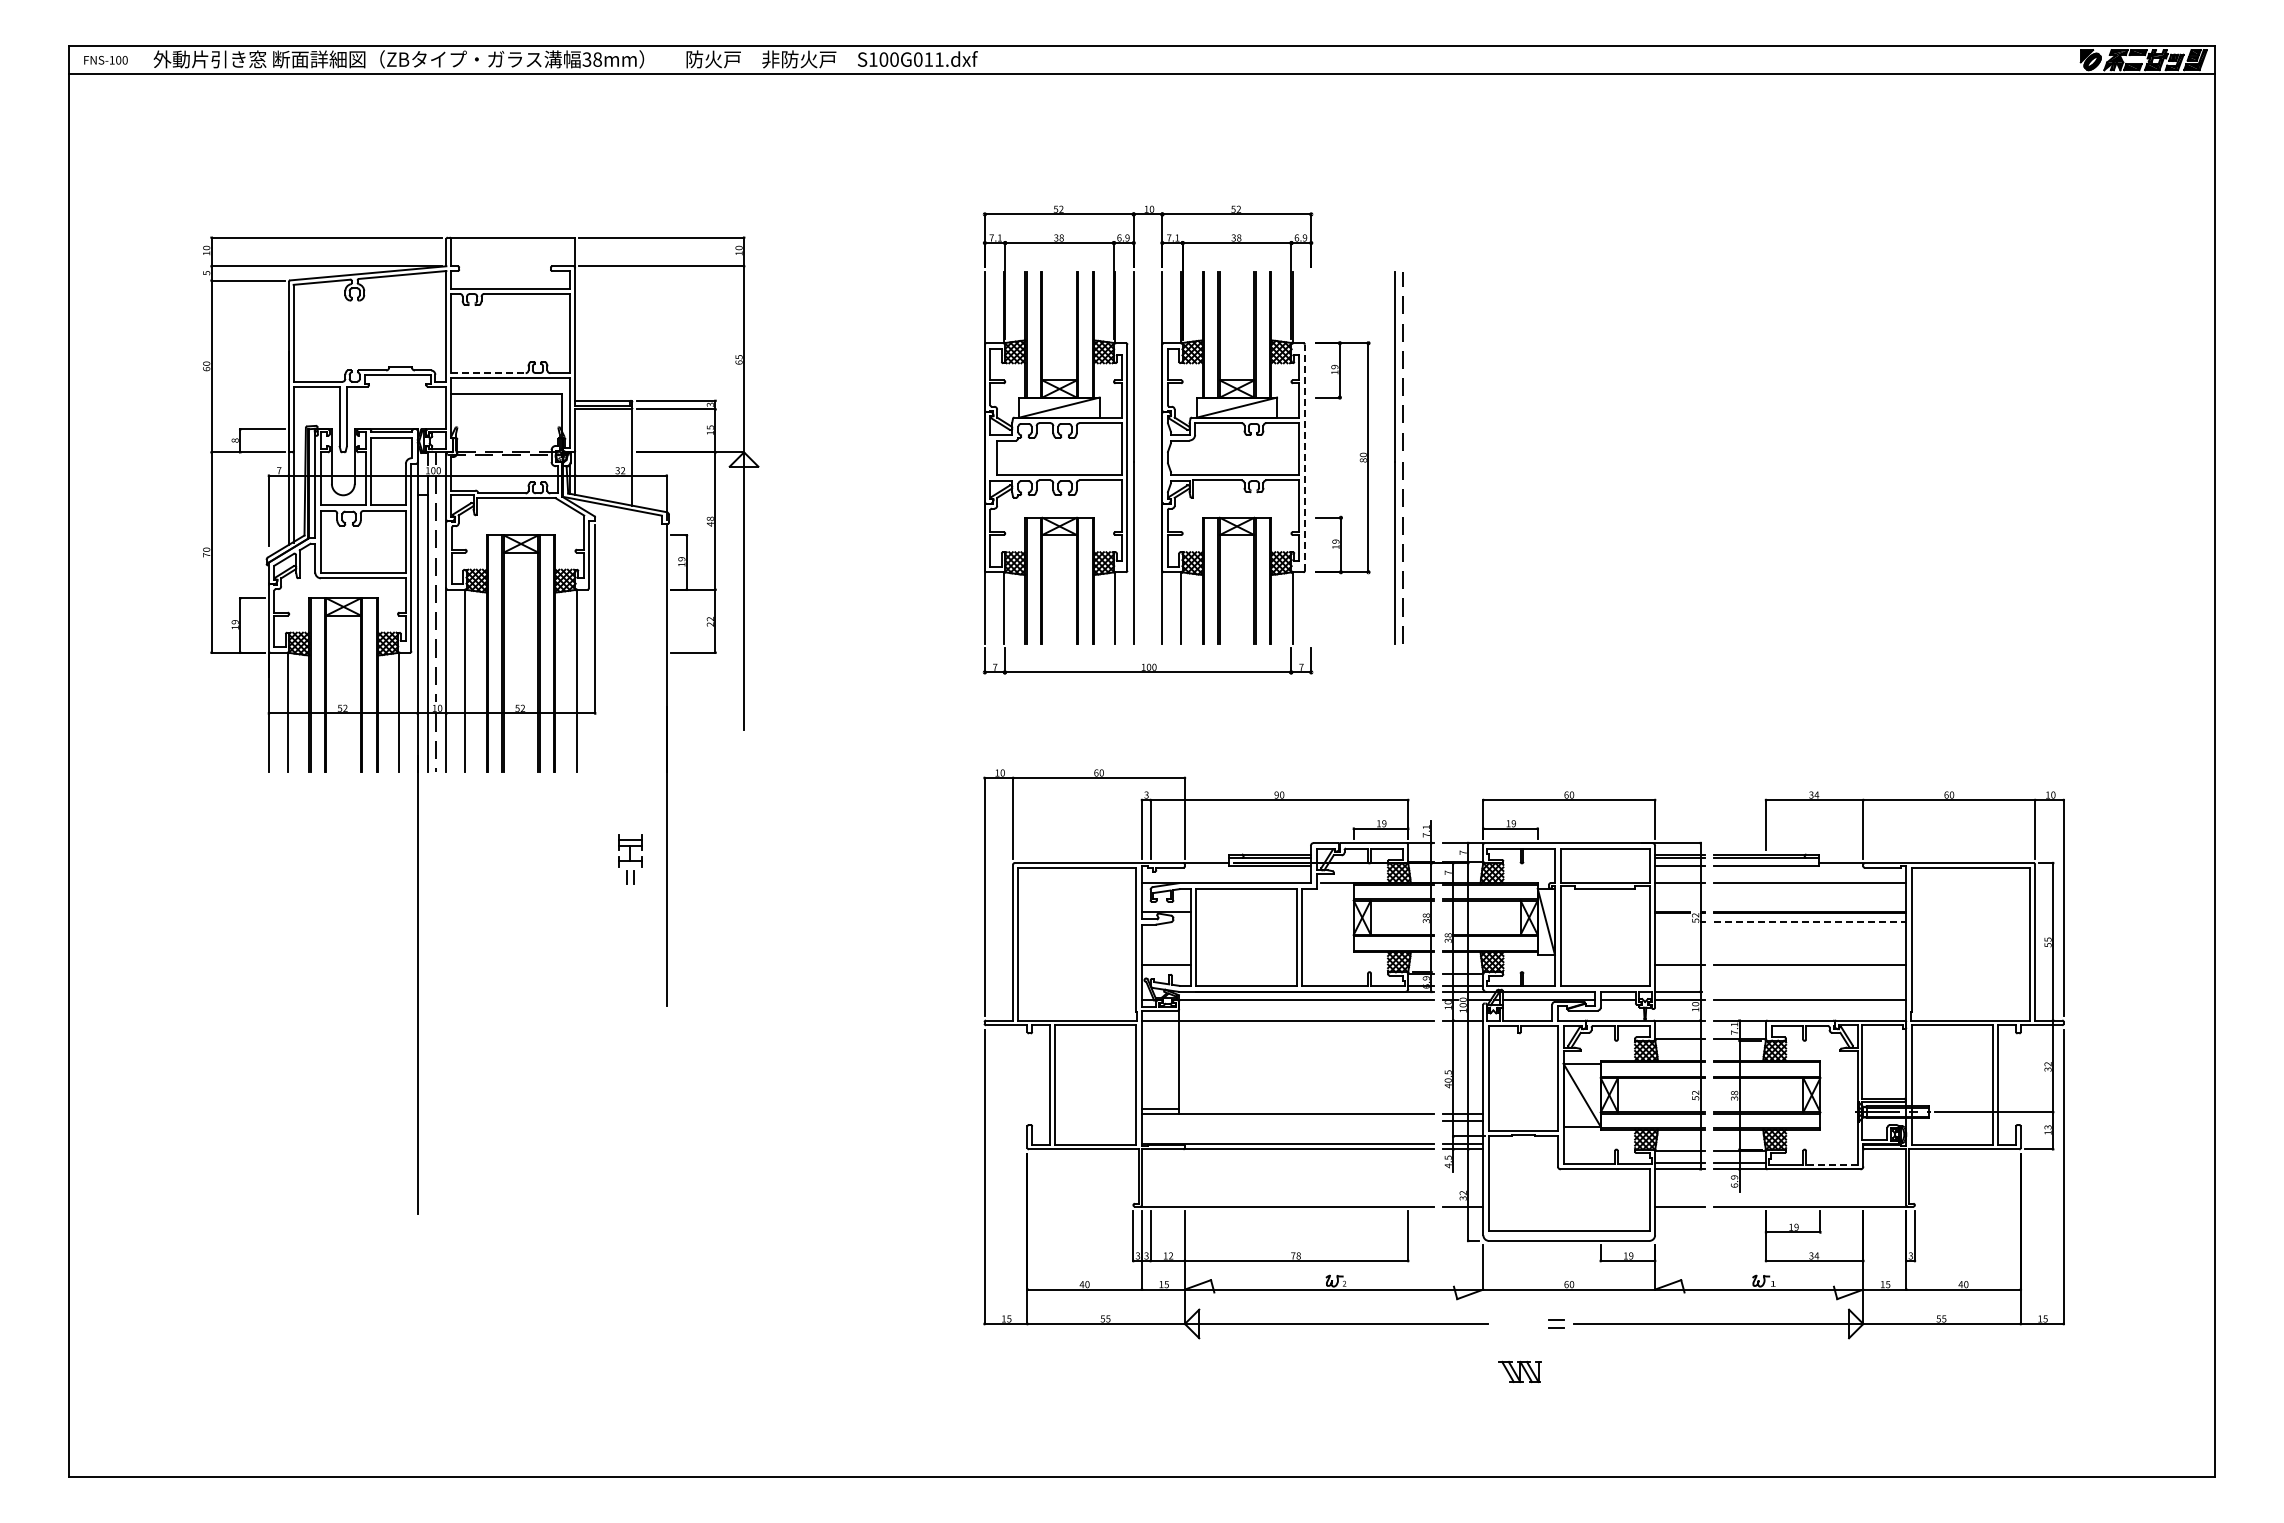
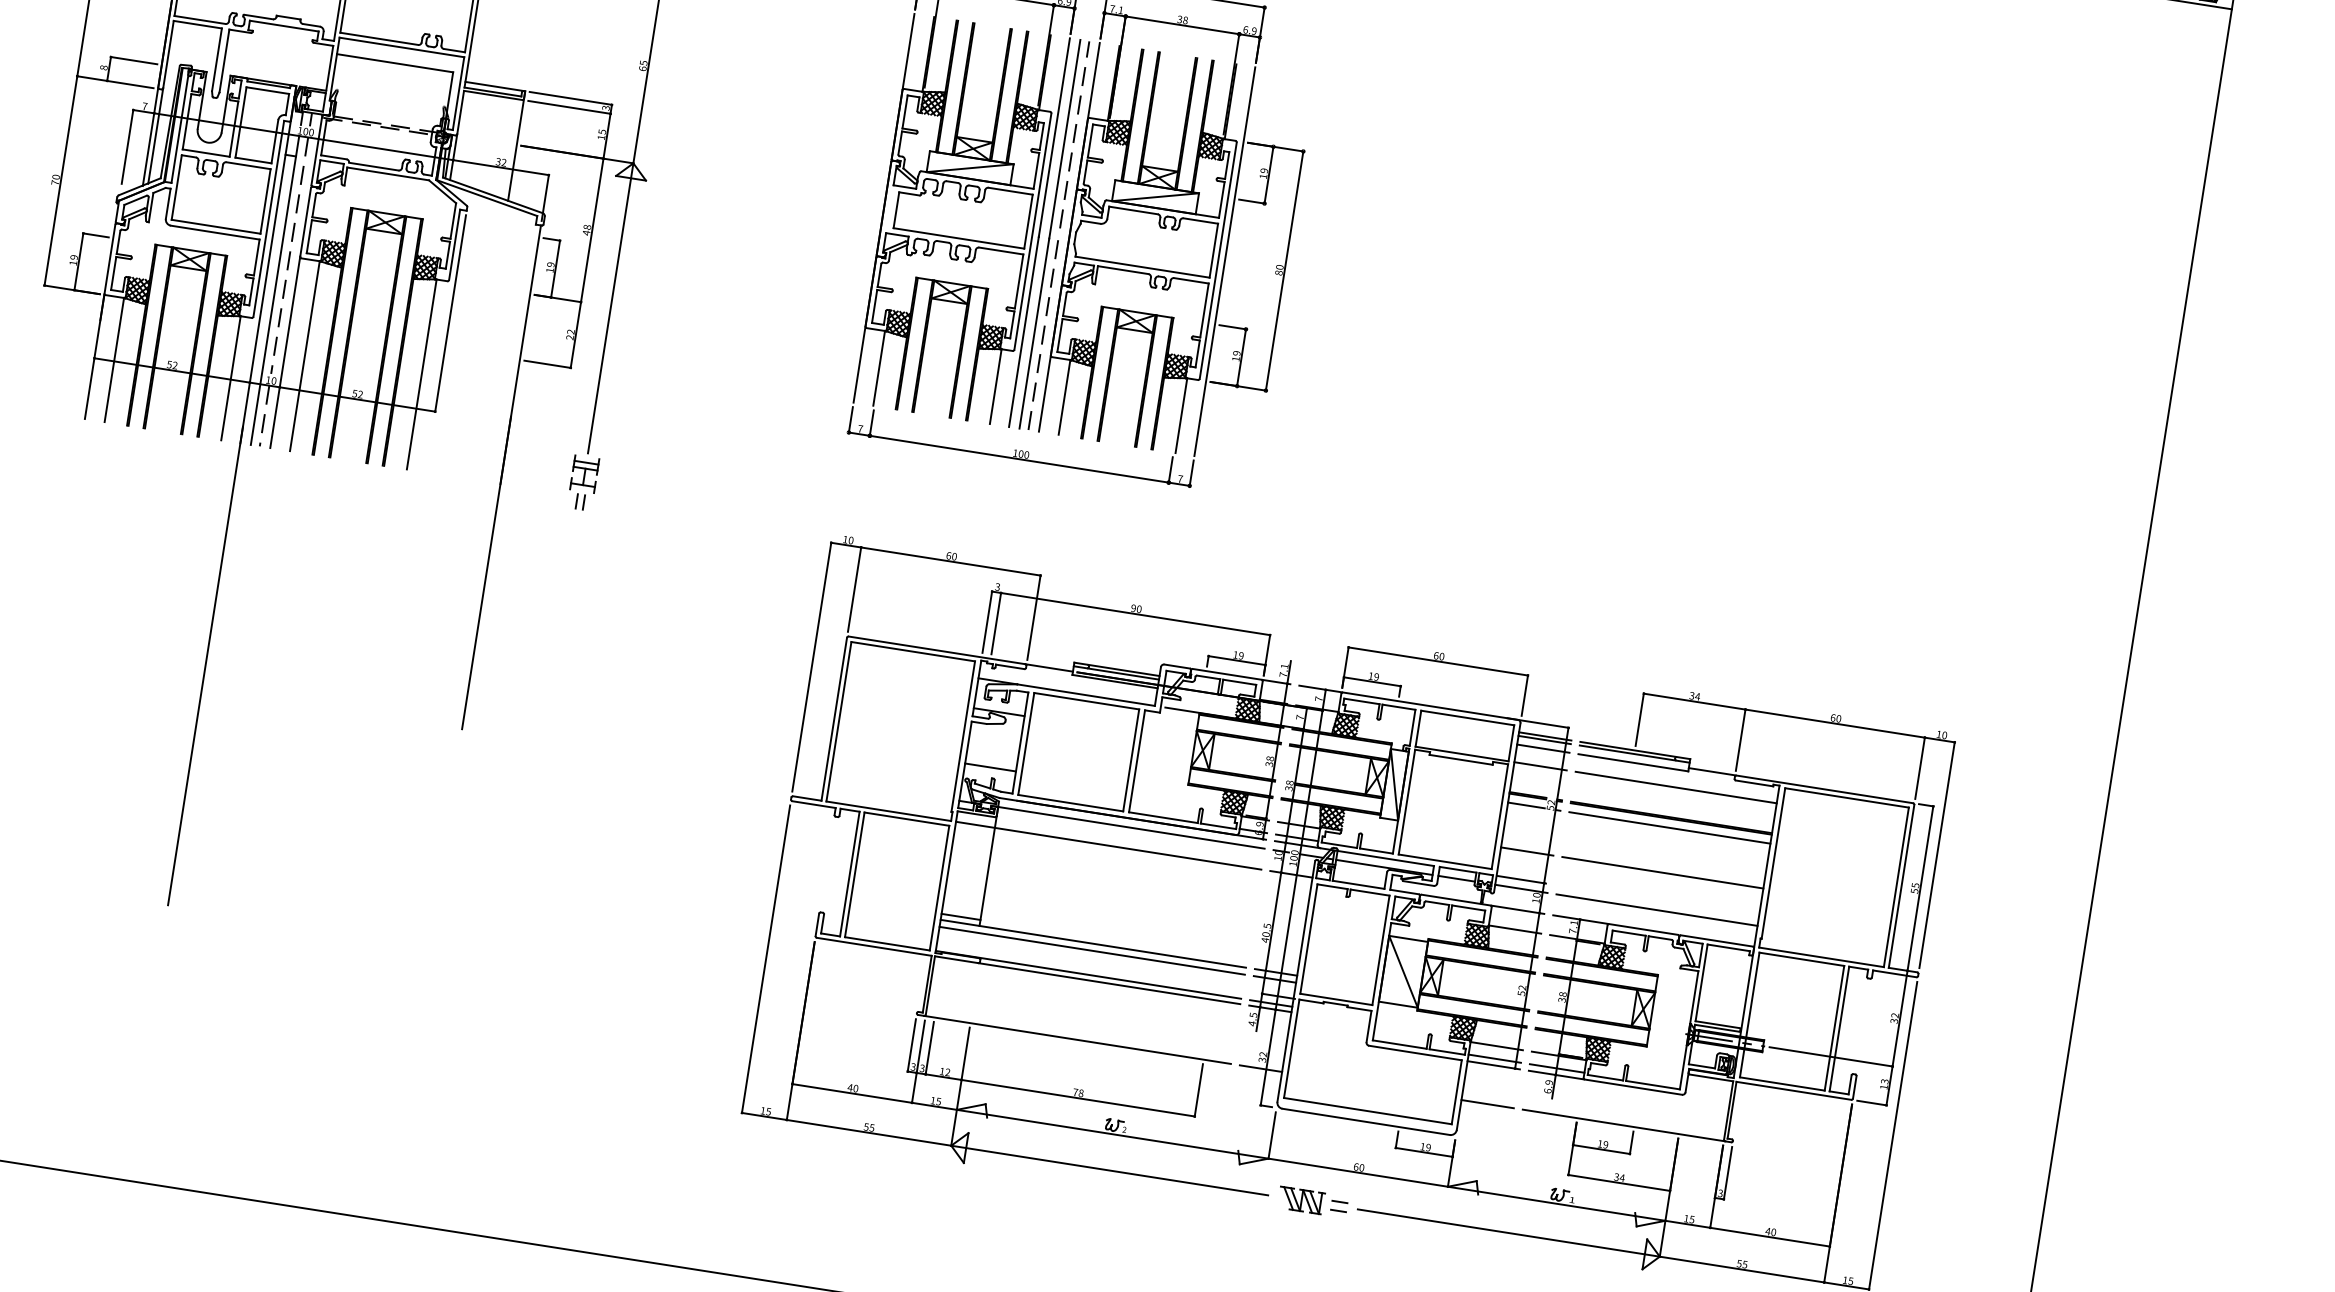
line: (488, 373) -> (379, 39), dashed -> solid
line: (1304, 457) -> (1217, 260), dashed -> solid
line: (1311, 457) -> (1225, 261), added
part: (1398, 457) -> (1053, 234), moved
part: (630, 859) -> (583, 483), moved
line: (1672, 921) -> (1526, 805), added
line: (1810, 921) -> (1670, 827), dashed -> solid
line: (1288, 1121) -> (1092, 951), added
line: (1831, 1164) -> (1652, 1084), dashed -> solid
part: (1519, 1371) -> (1300, 1199), moved

